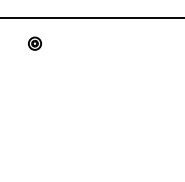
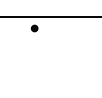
part: (34, 43) -> (34, 28), moved

